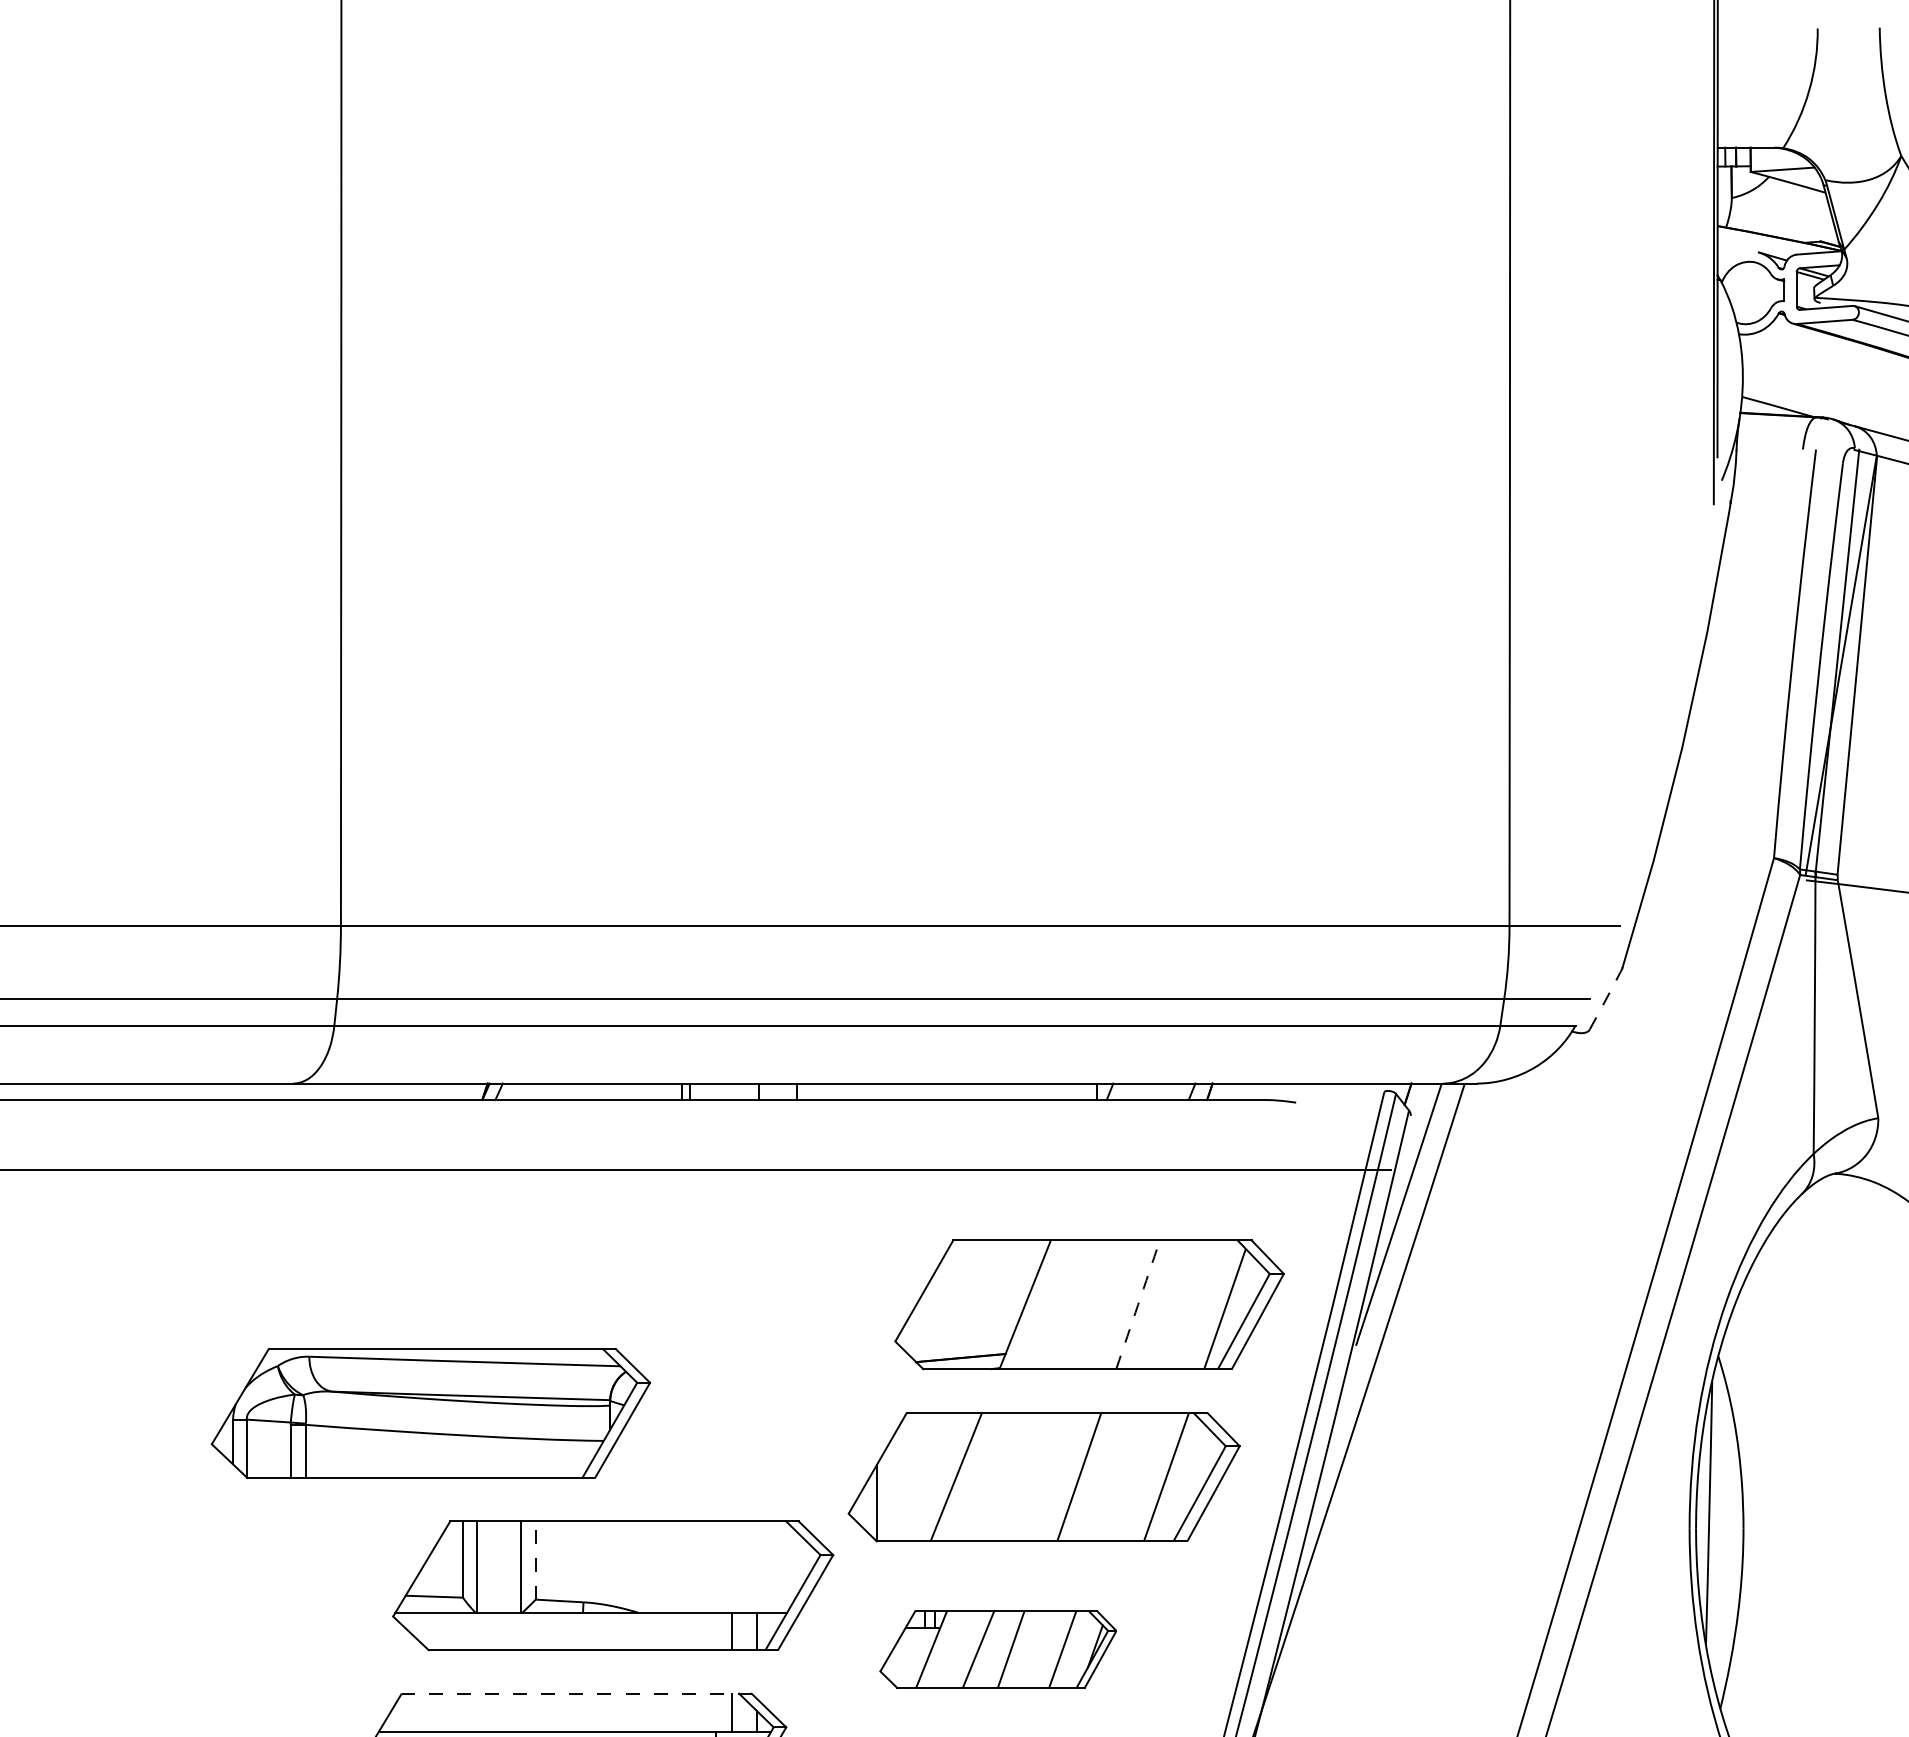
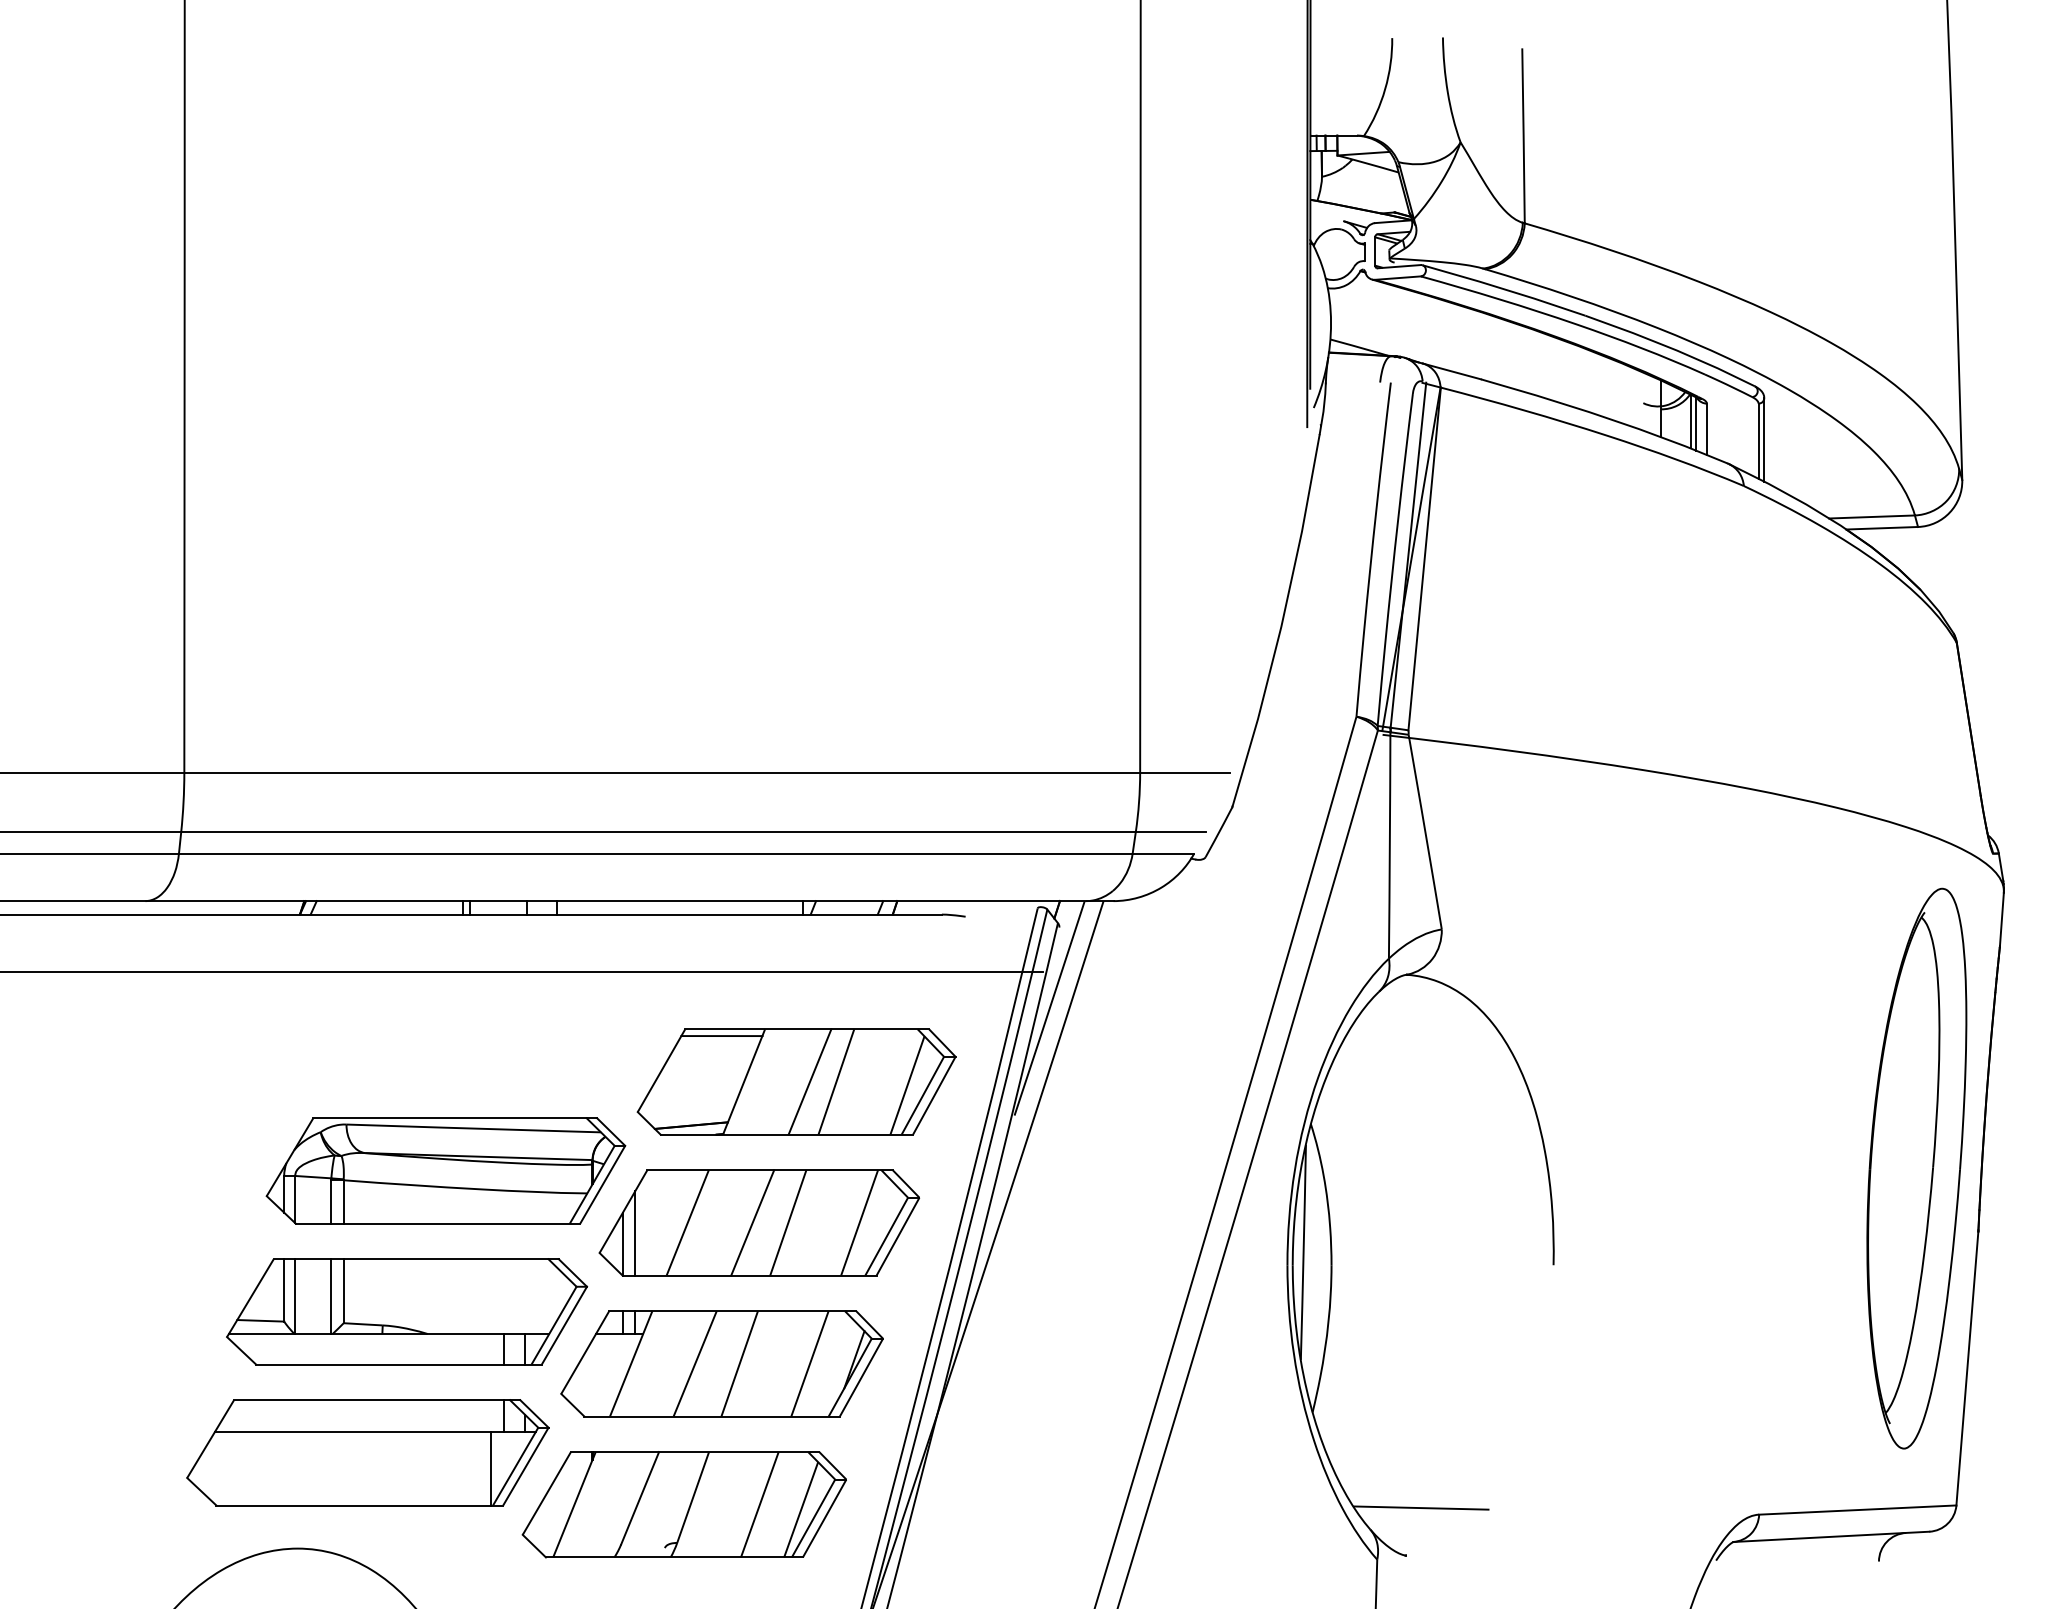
line: (1606, 998) -> (1219, 831), dashed -> solid
line: (997, 1249) -> (721, 1036), added
line: (1105, 1304) -> (809, 1081), added
arc: (1138, 1304) -> (836, 1081), dashed -> solid
part: (430, 1412) -> (445, 1170), moved
line: (1035, 1476) -> (752, 1222), added
line: (892, 1489) -> (635, 1233), added
line: (535, 1560) -> (343, 1291), dashed -> solid
part: (997, 1648) -> (721, 1363), size x1.67
line: (575, 1694) -> (376, 1400), dashed -> solid

